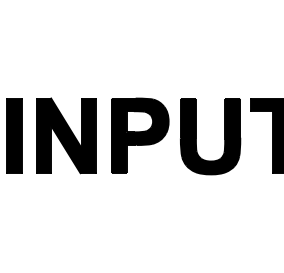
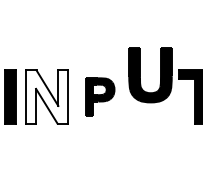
fill: (65, 135) -> (46, 96), removed
part: (140, 135) -> (100, 96), size x0.7
part: (196, 136) -> (140, 75), moved

